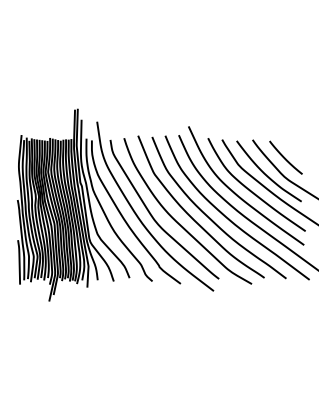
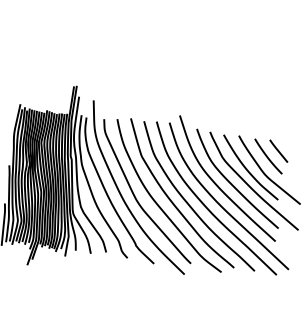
line: (295, 150) -> (278, 150), added

